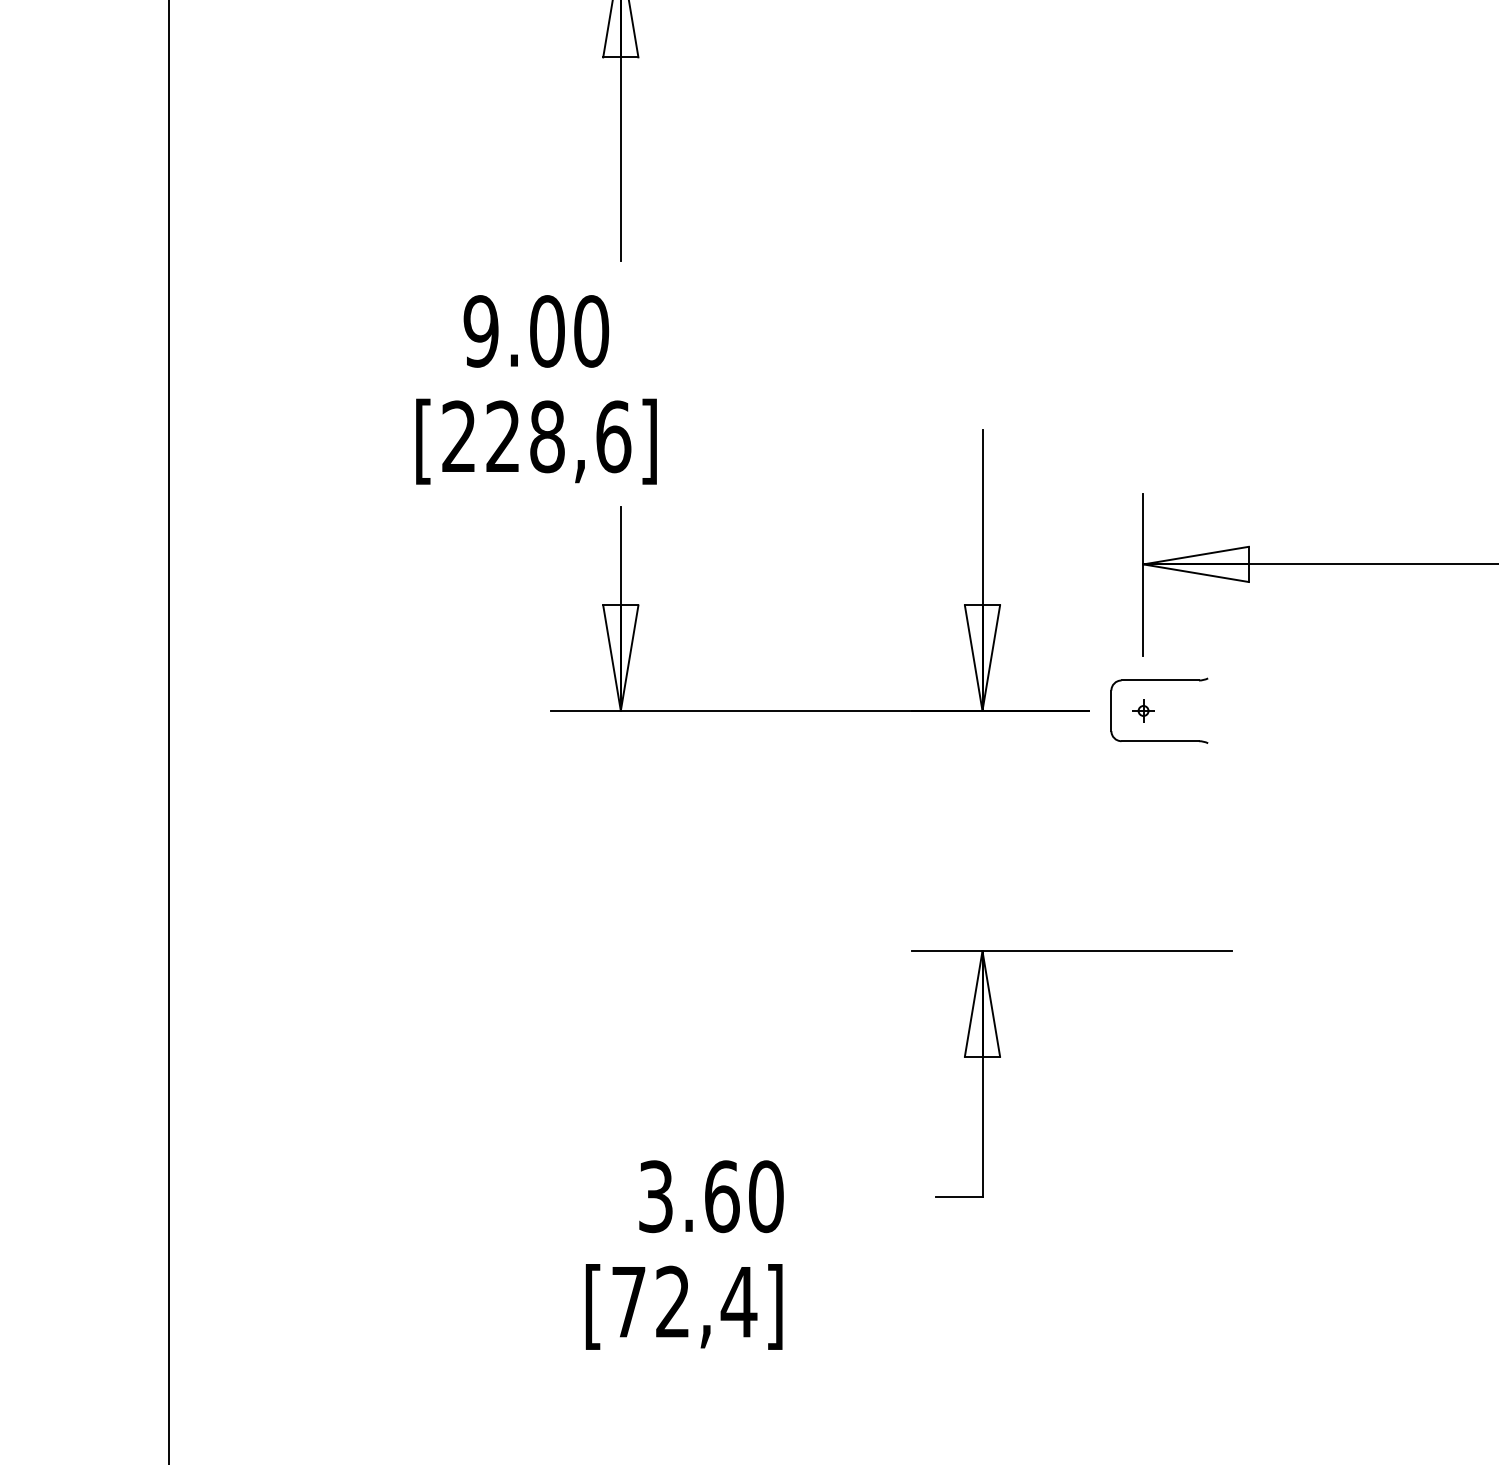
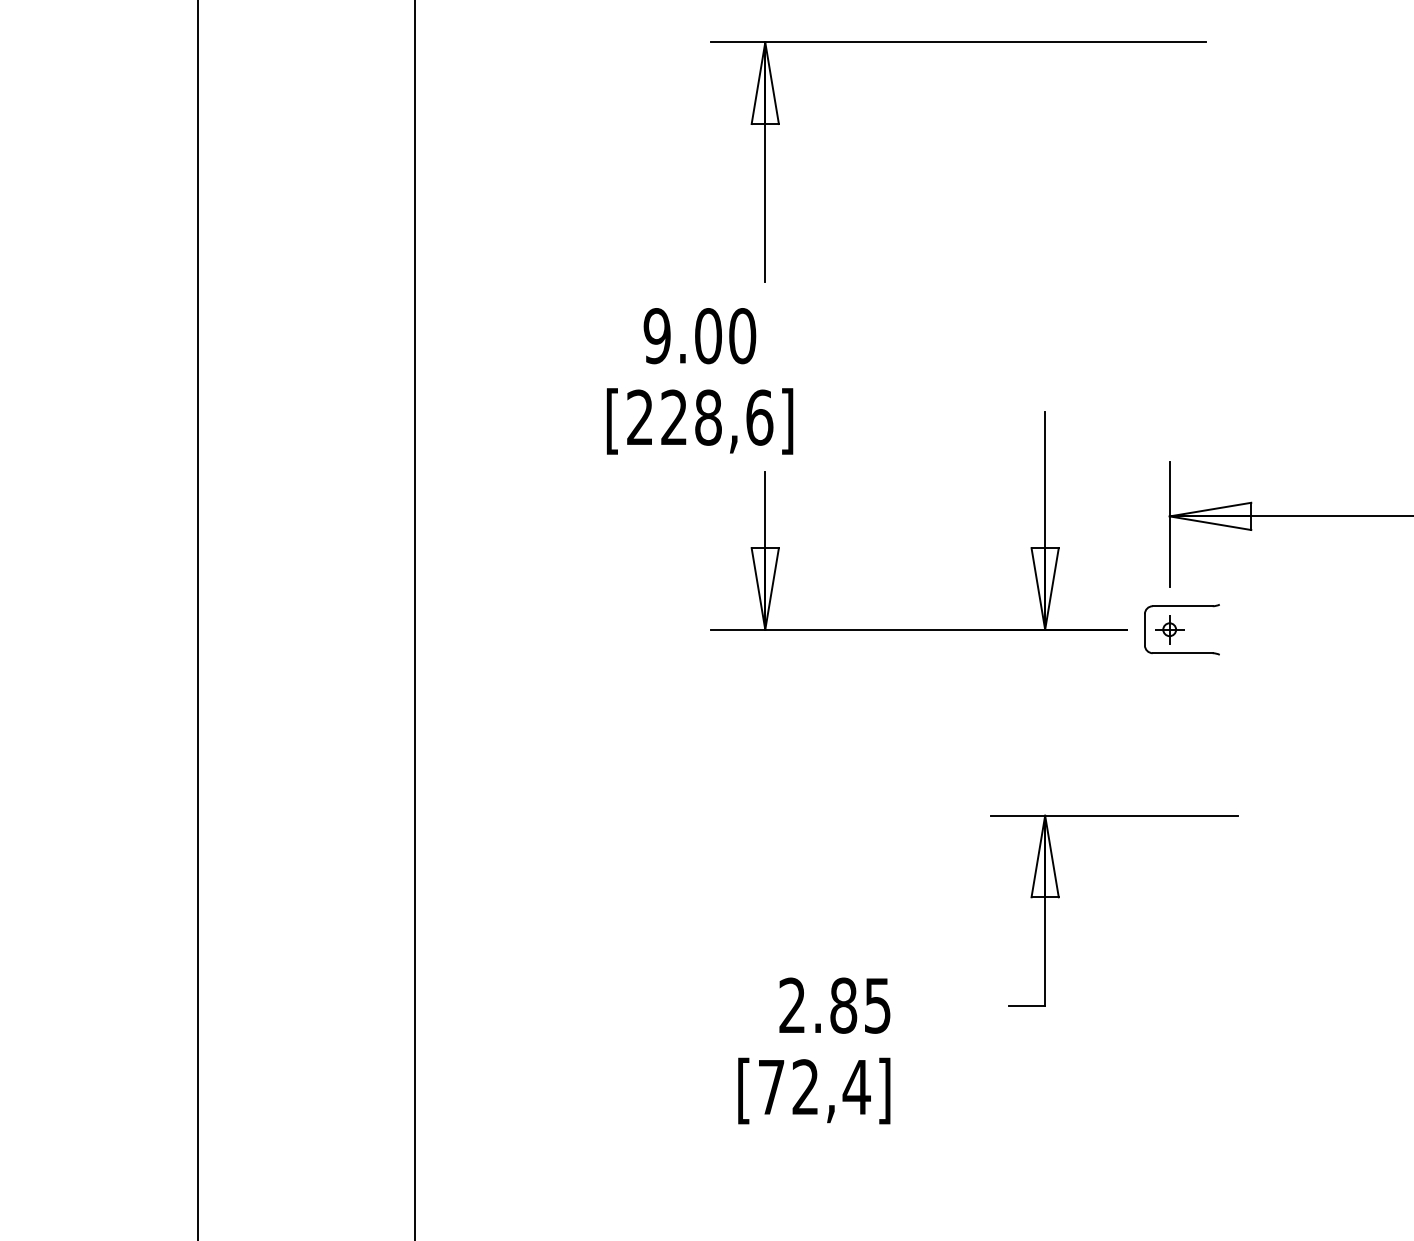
part: (1143, 710) -> (1169, 629), size x1.67
text: (711, 1196) -> (835, 1005), 3.60 -> 2.85

